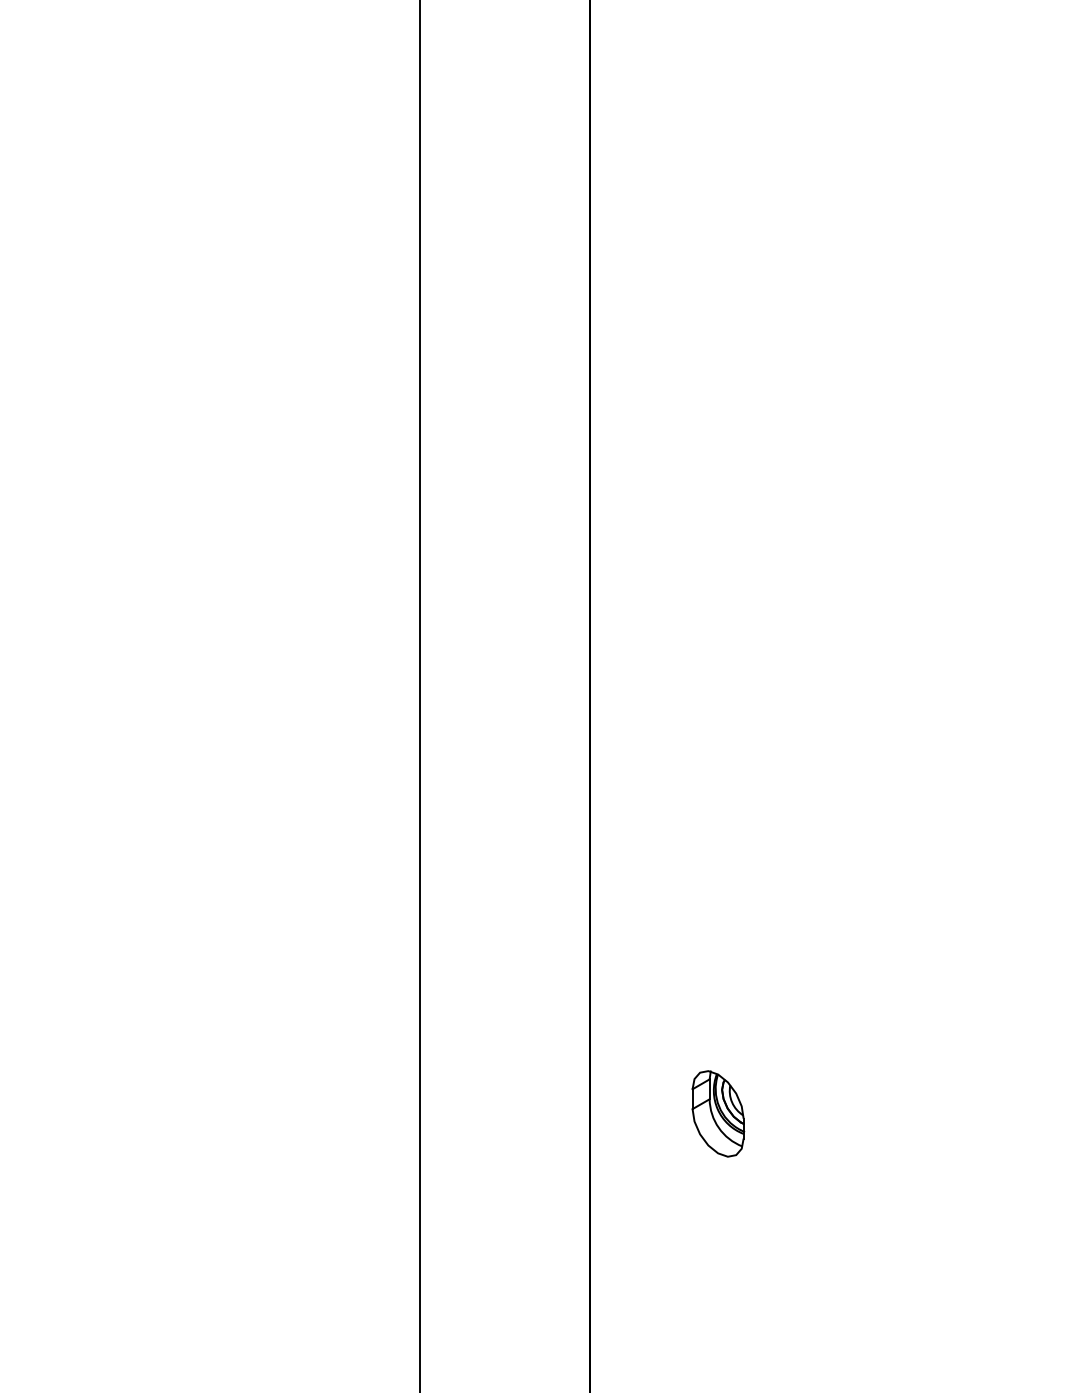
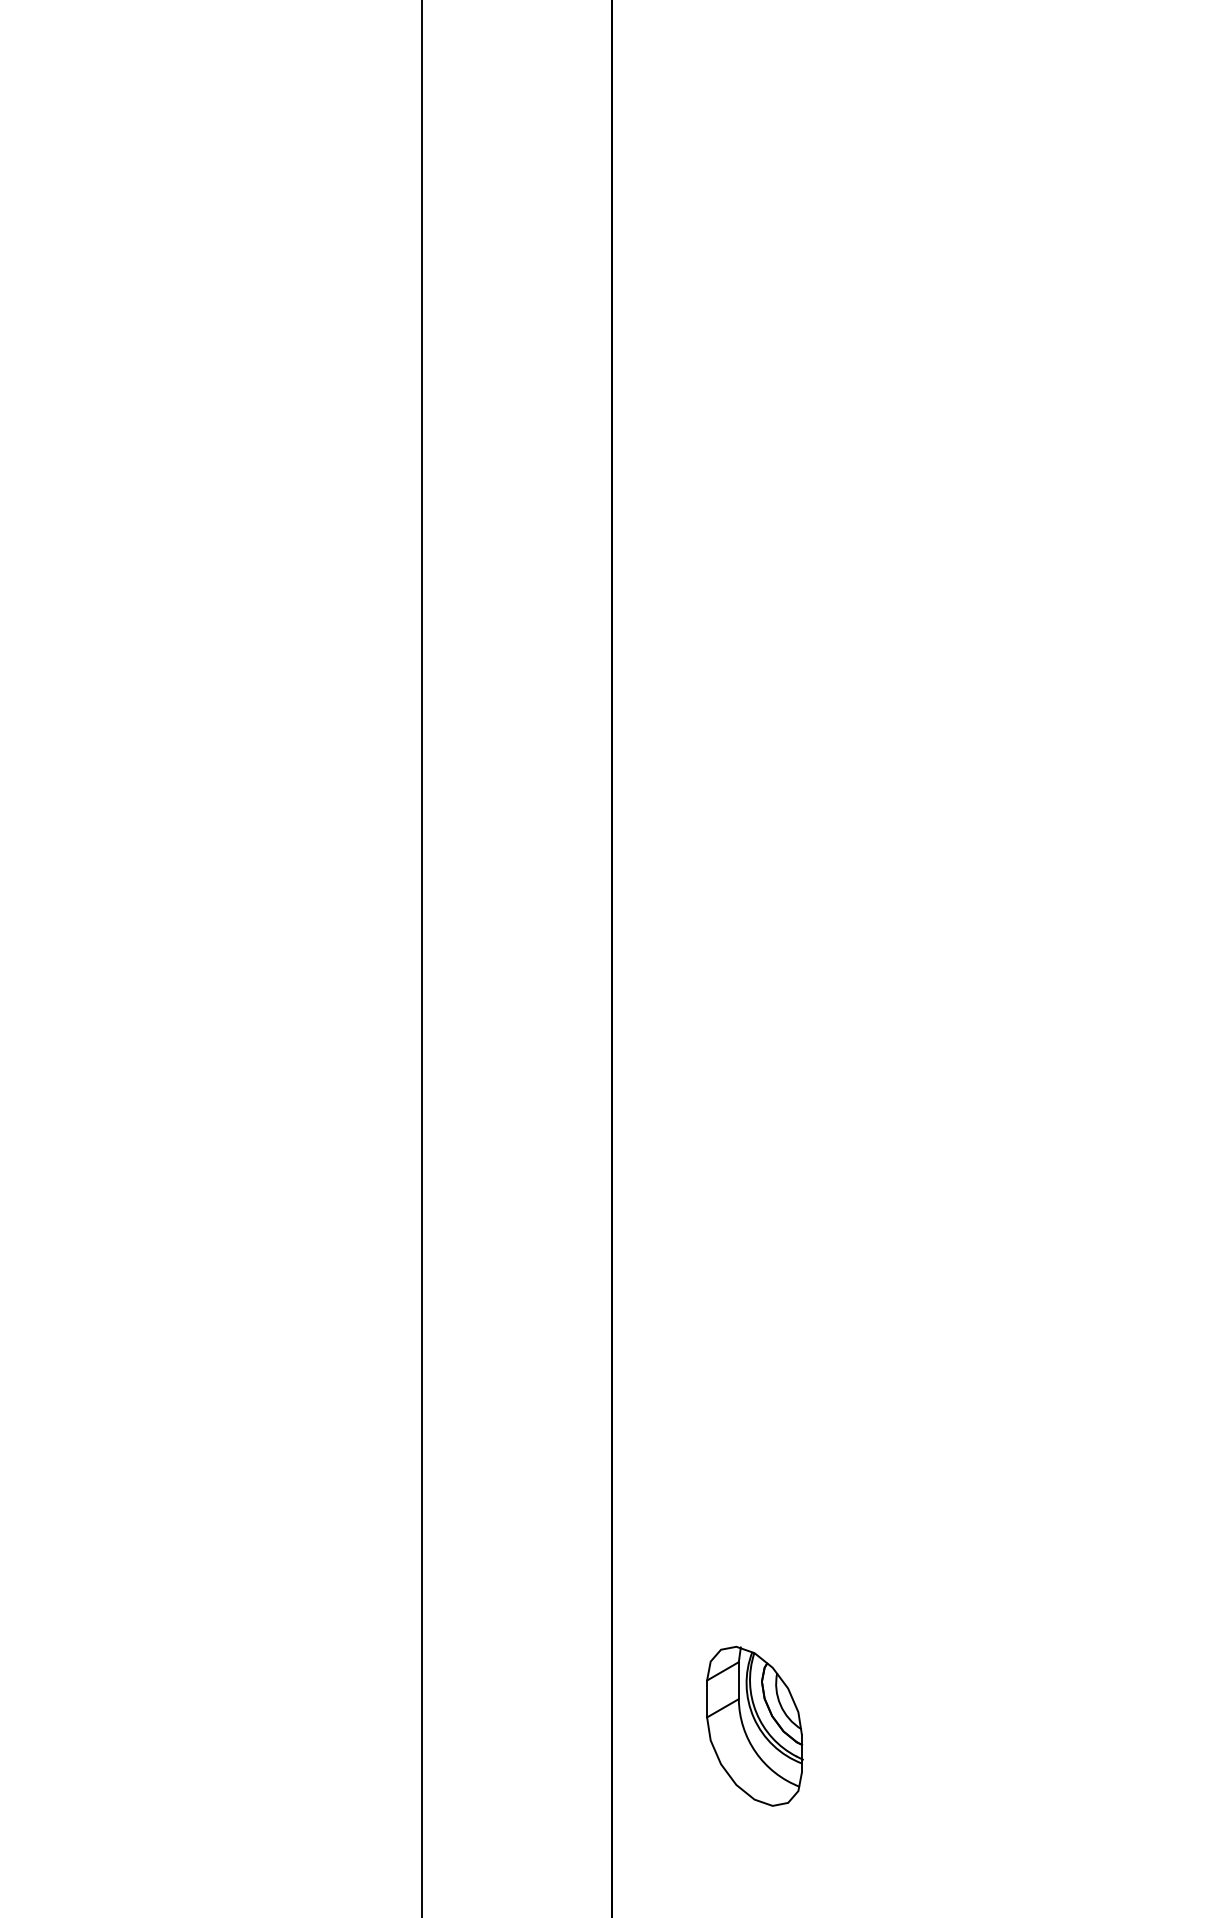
part: (717, 1114) -> (754, 1726), size x1.67

